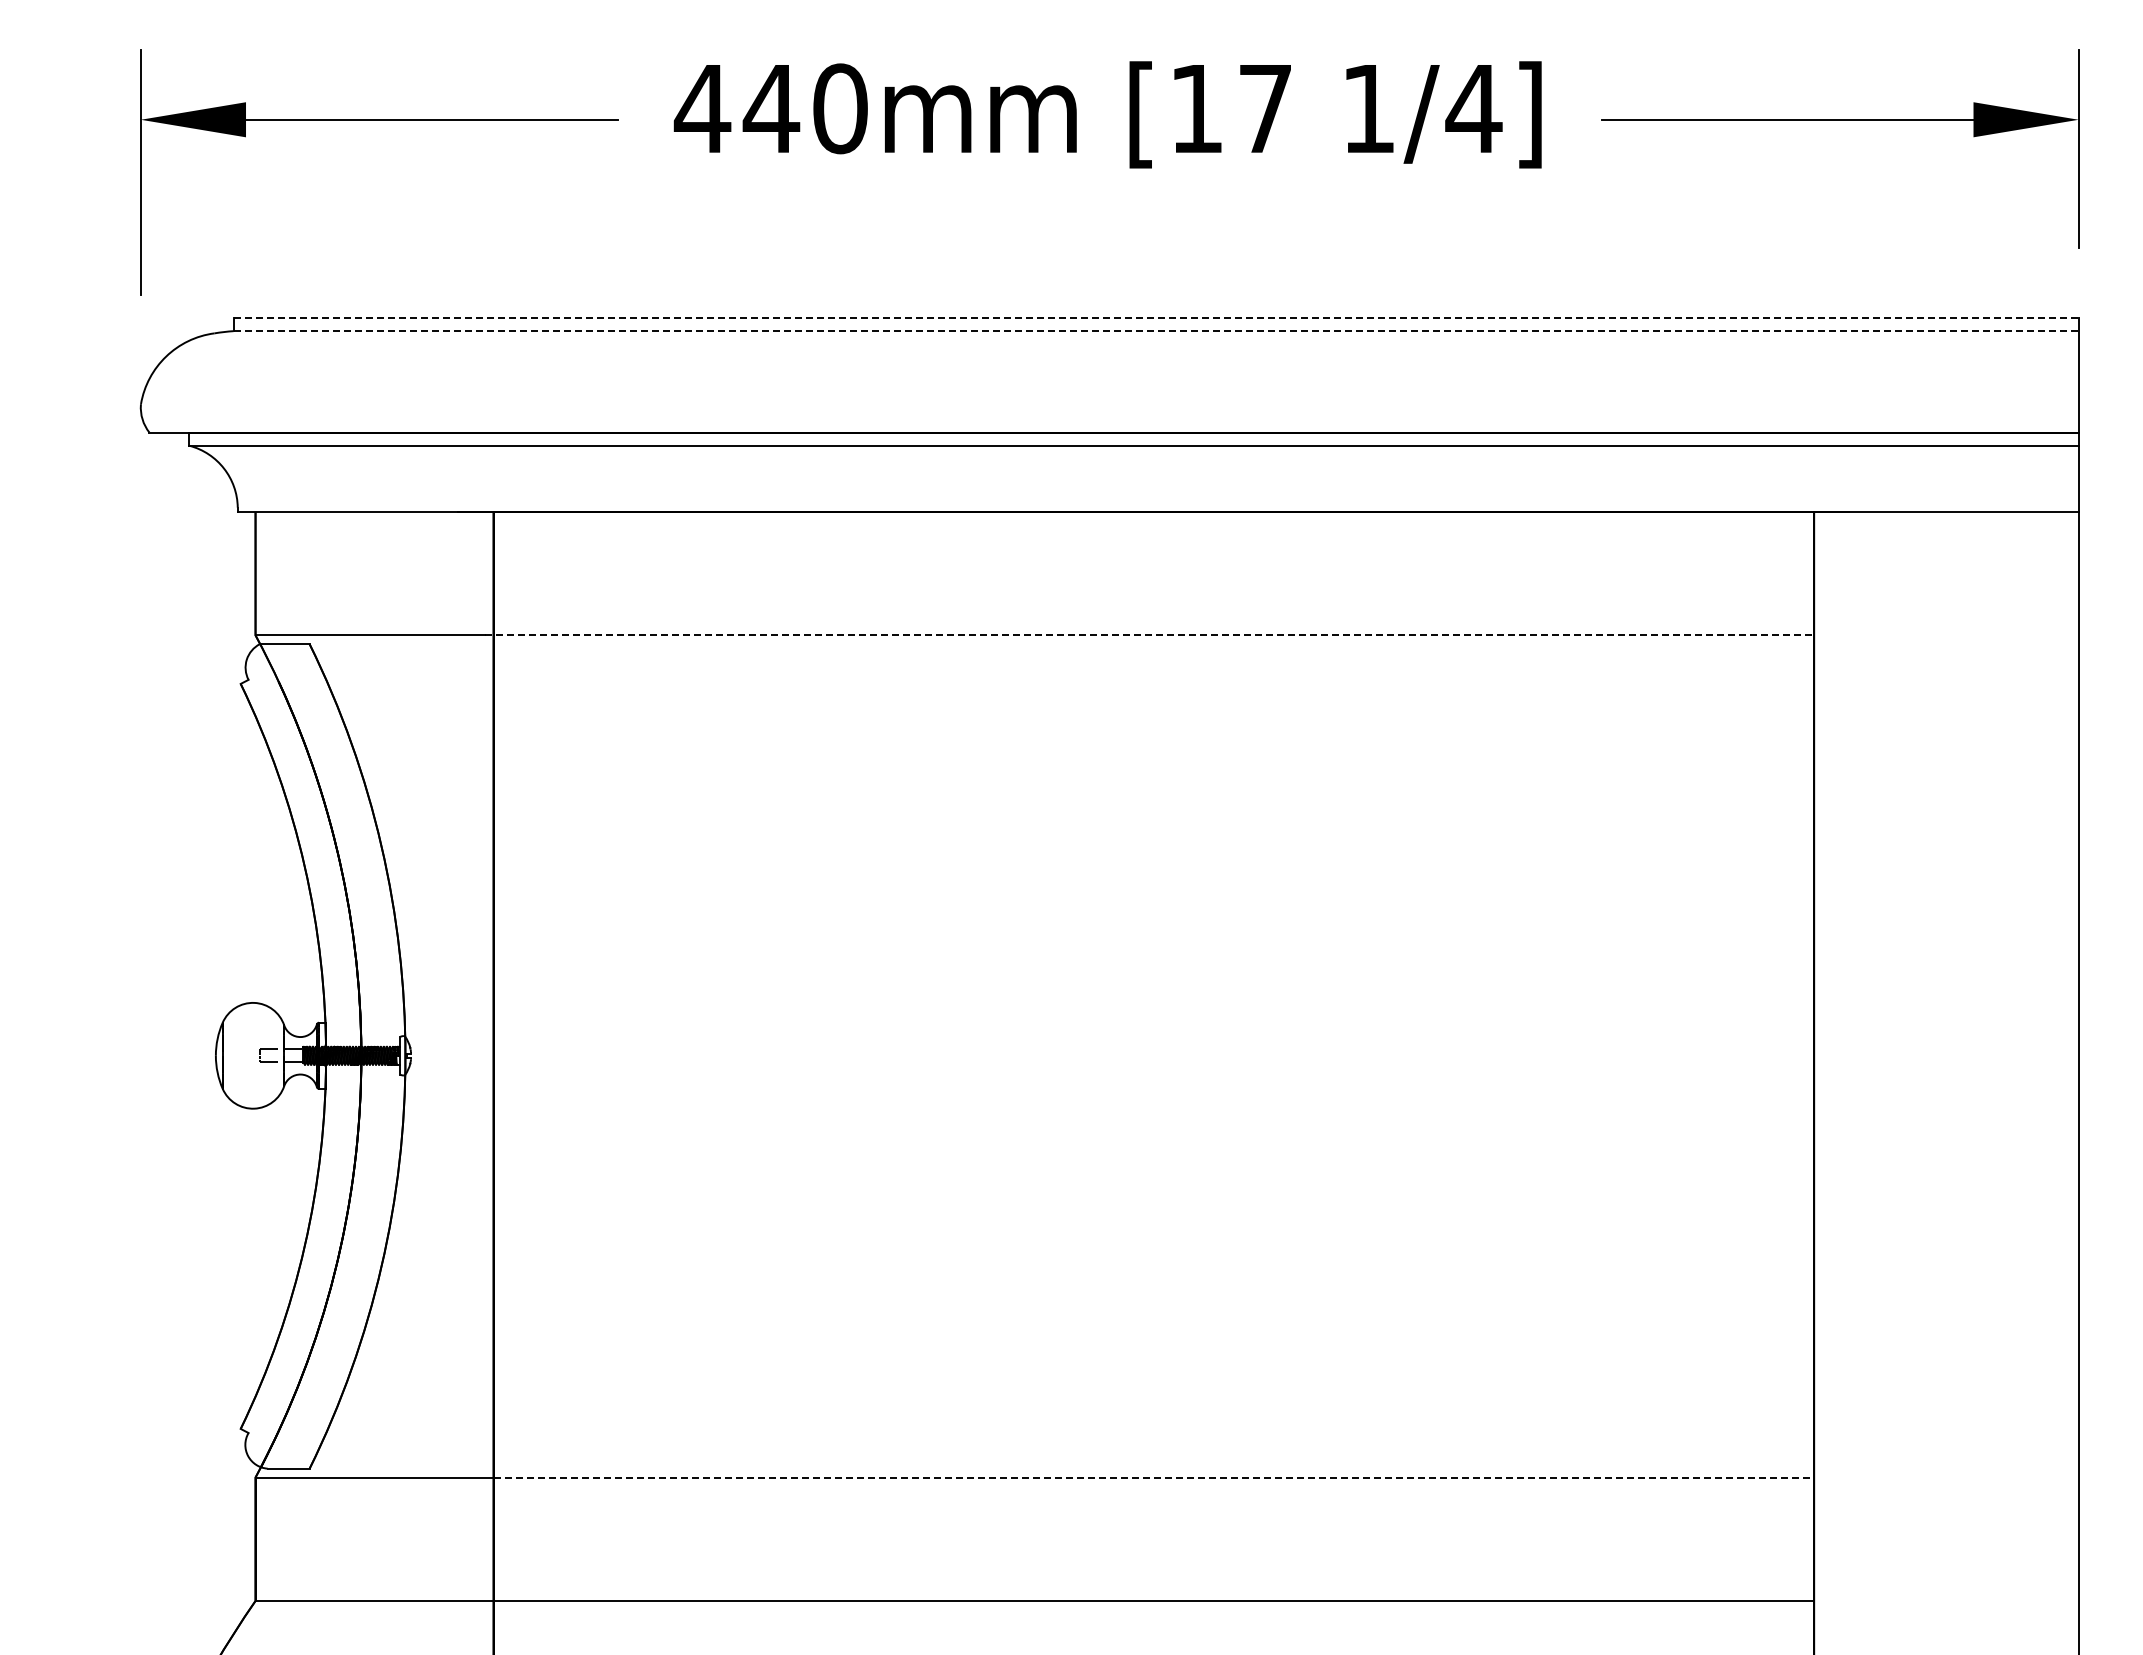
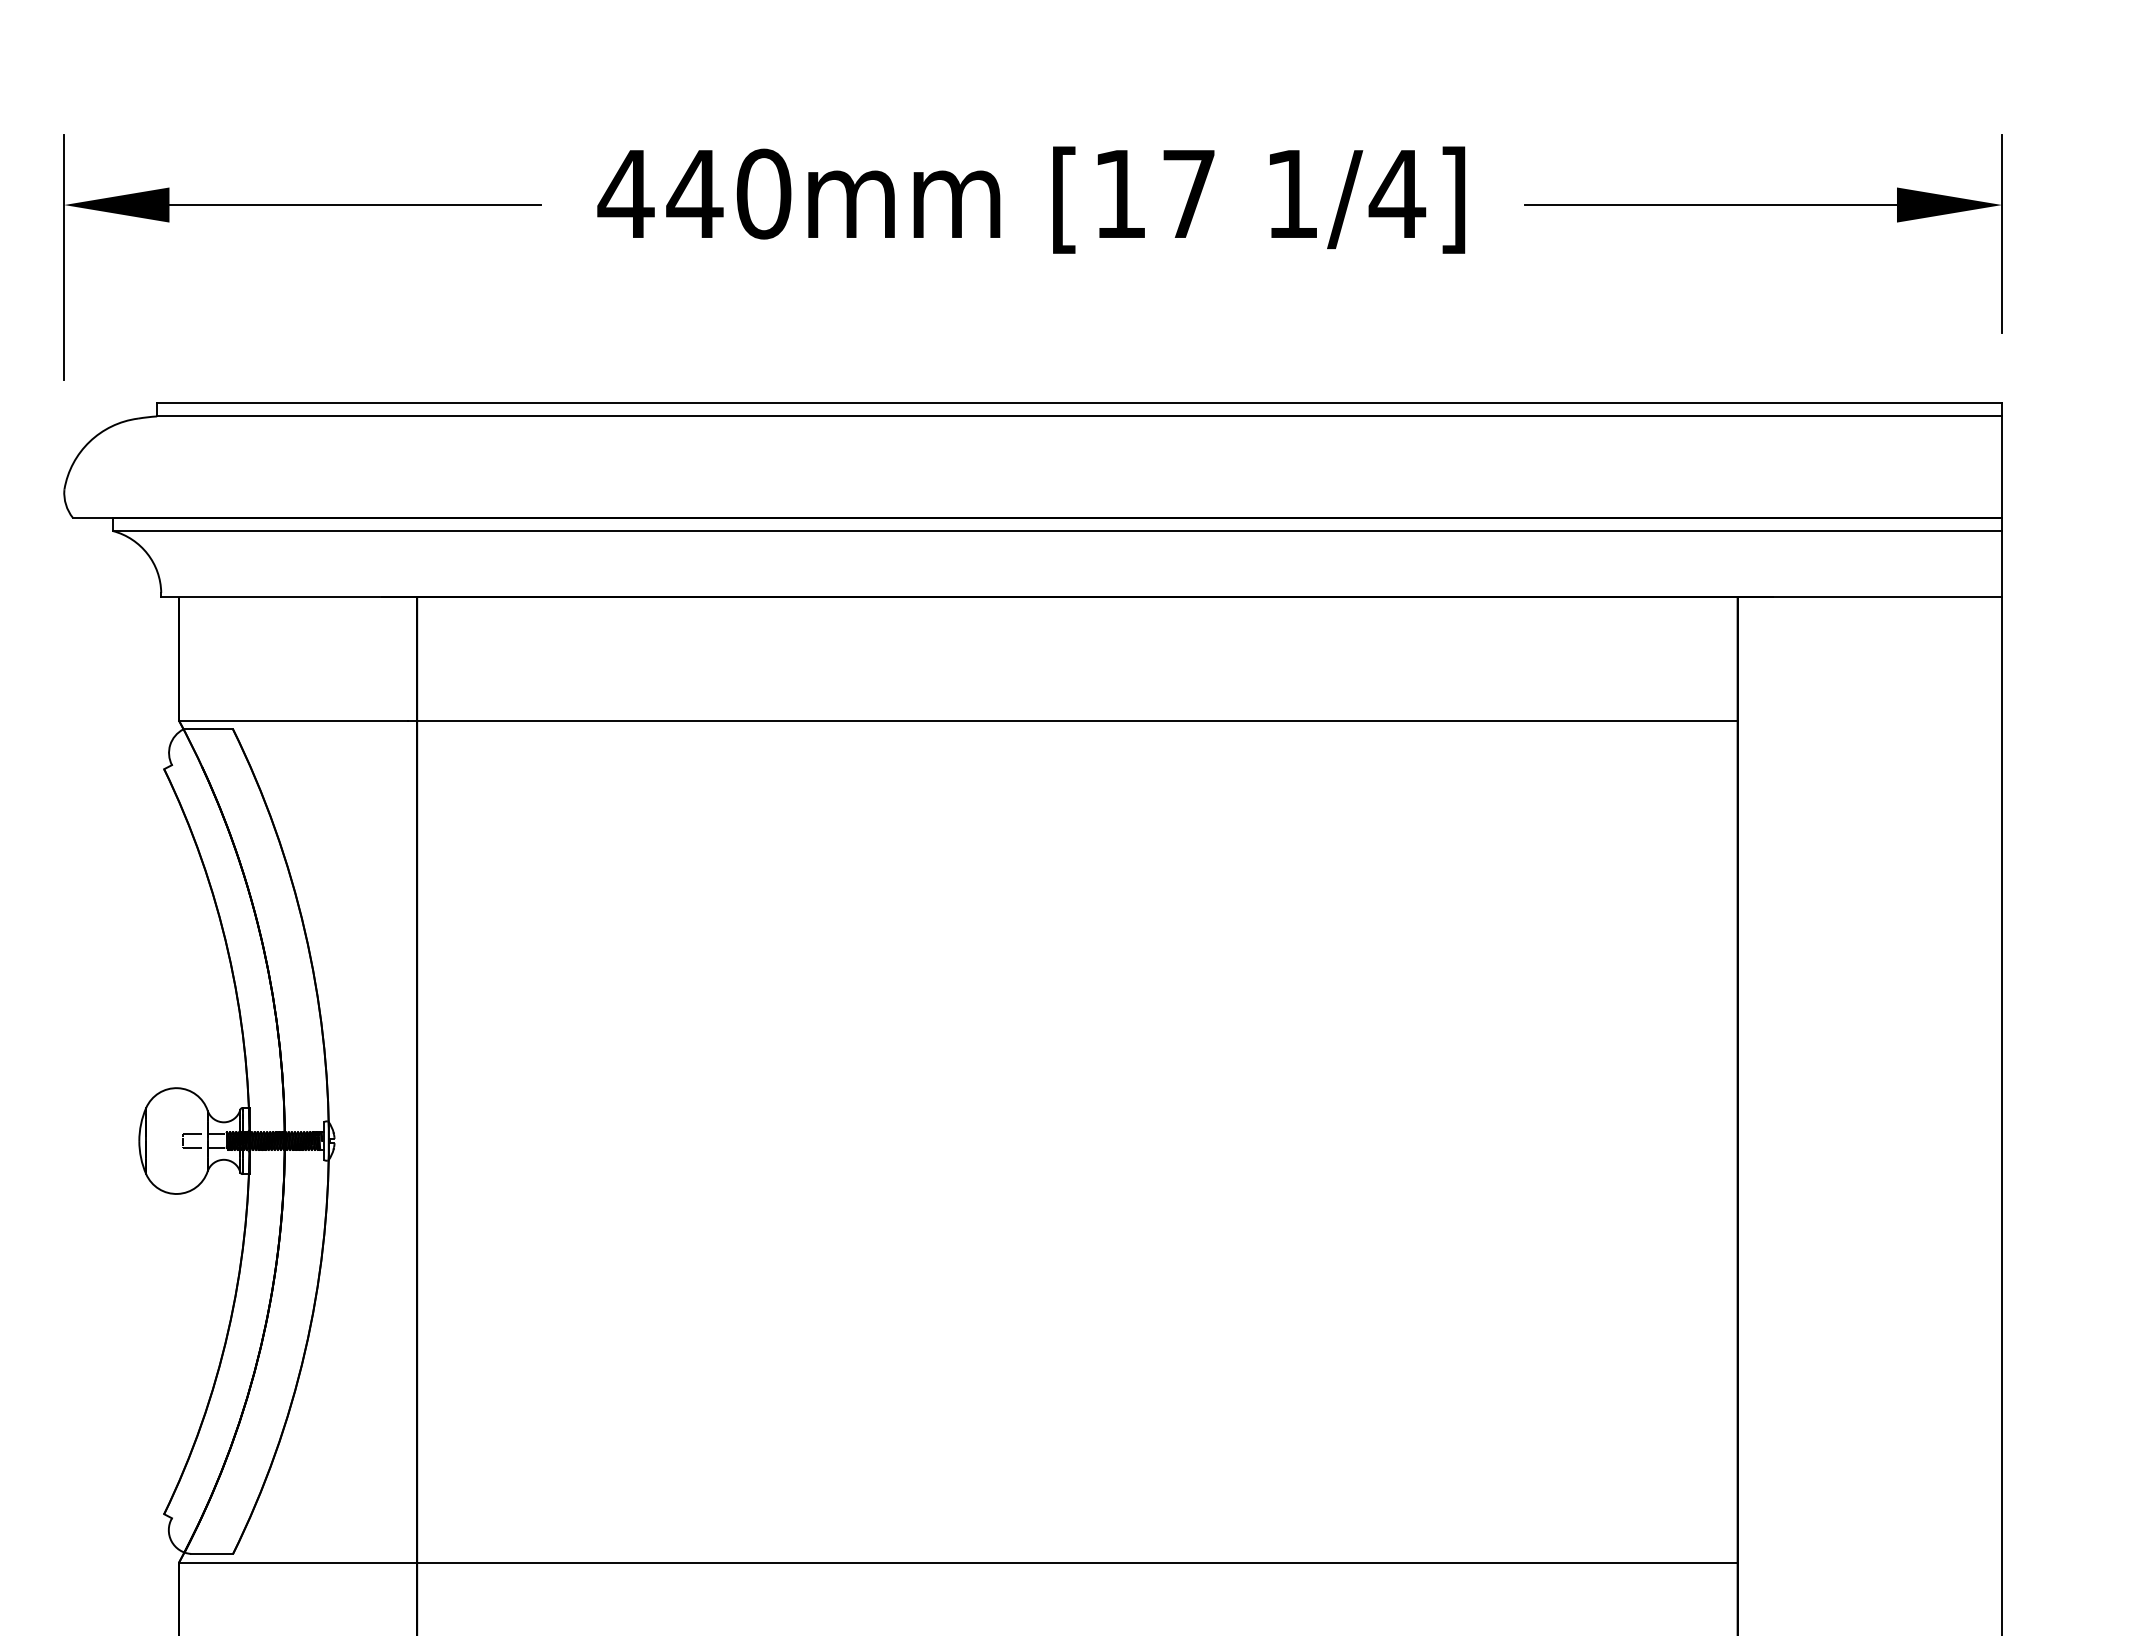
line: (1156, 317) -> (1079, 402), dashed -> solid
line: (1156, 331) -> (1079, 416), dashed -> solid
line: (1149, 635) -> (1072, 720), dashed -> solid
line: (1154, 1477) -> (1077, 1562), dashed -> solid

